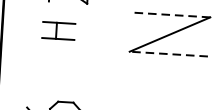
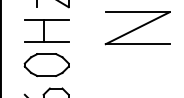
line: (170, 15) -> (137, 12), dashed -> solid
part: (58, 30) -> (46, 30), size x1.67
line: (168, 54) -> (137, 44), dashed -> solid
part: (55, 72) -> (46, 64), added

